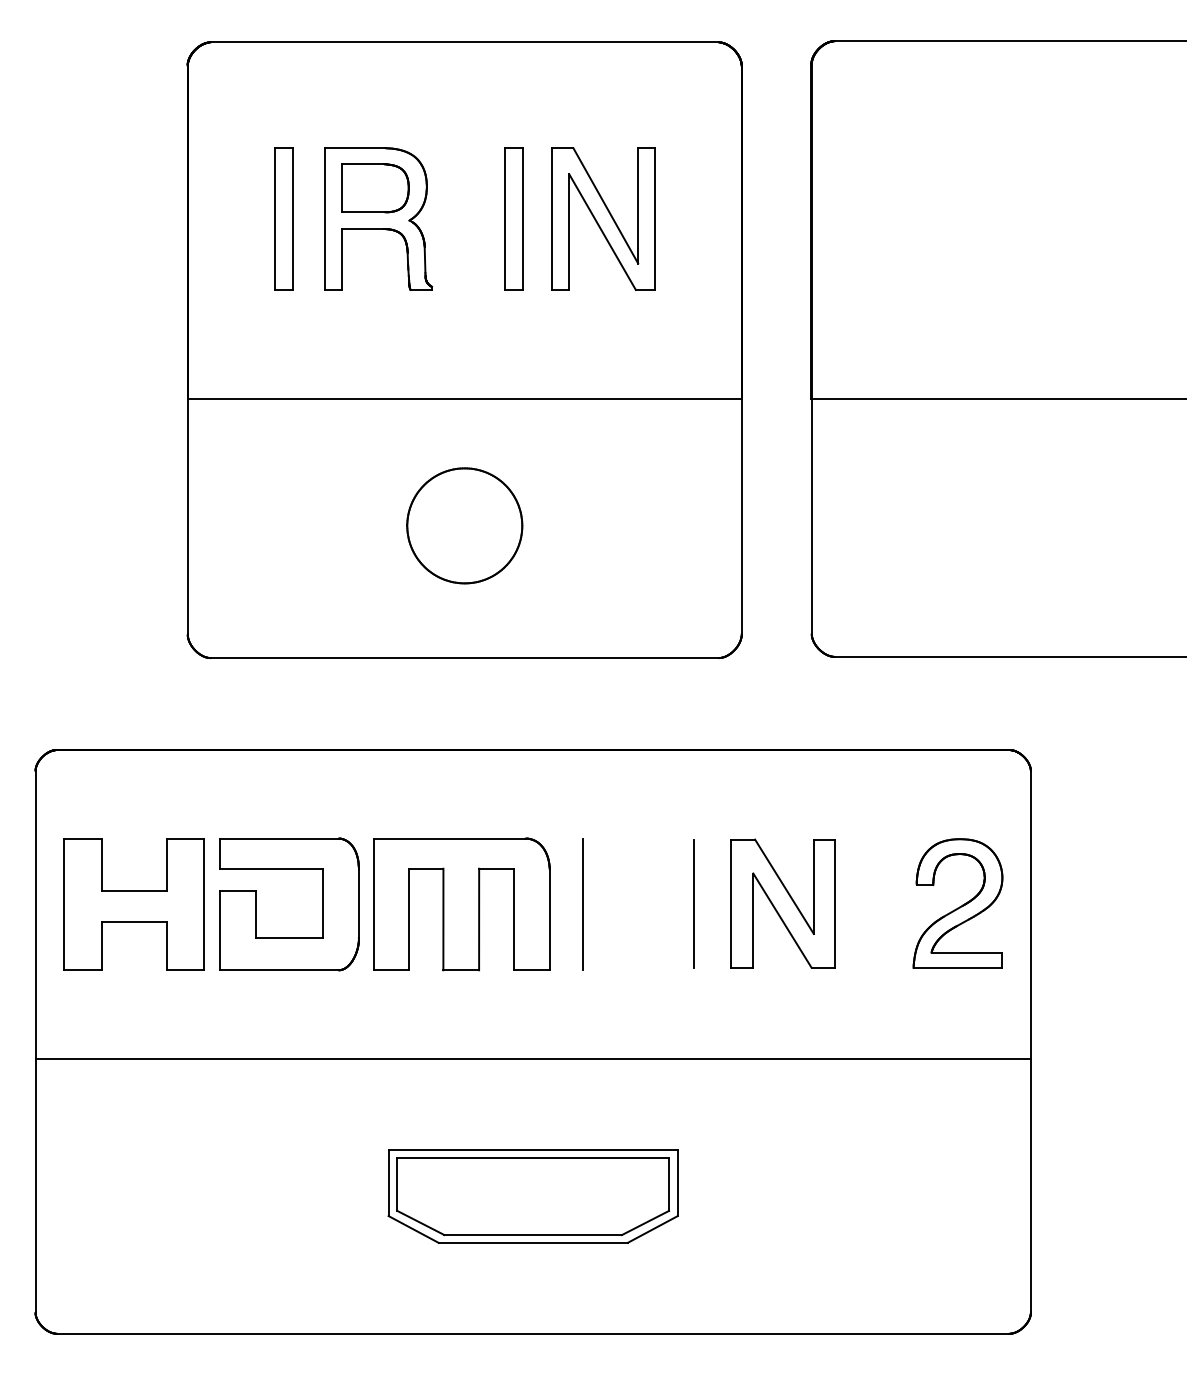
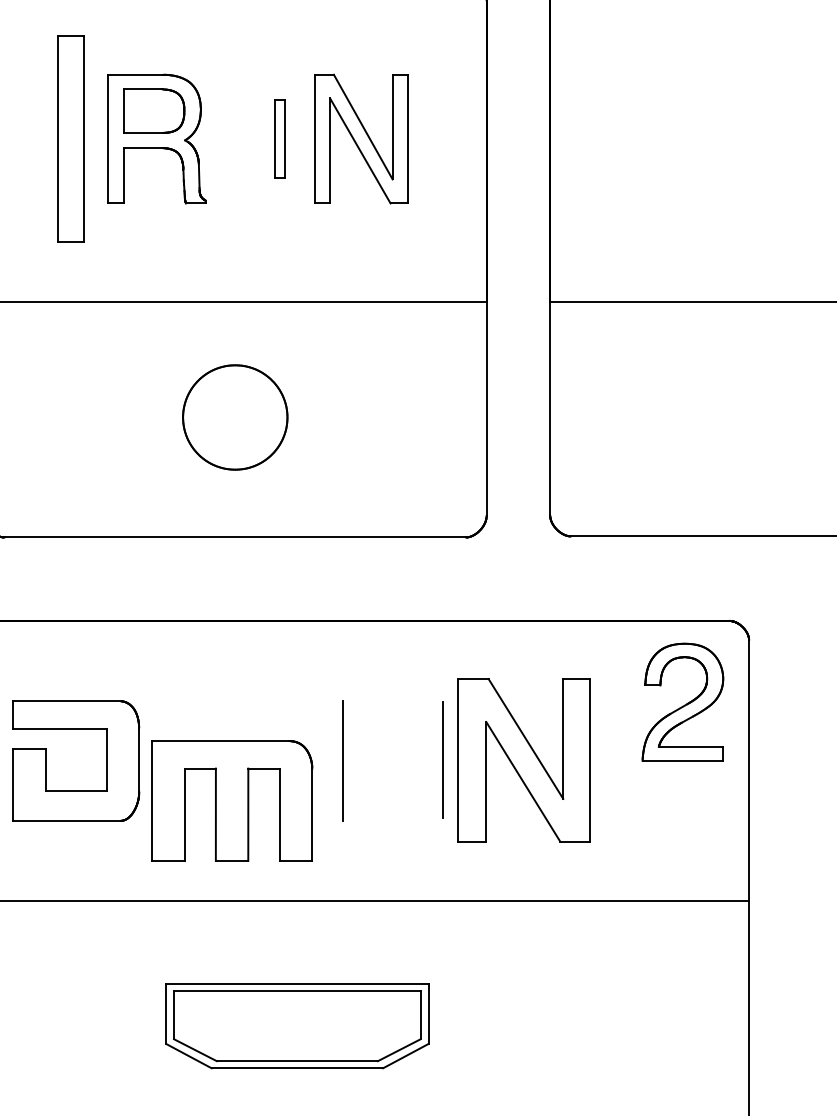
part: (283, 218) -> (70, 138), size x1.6
part: (513, 218) -> (279, 138), size x0.6
part: (782, 903) -> (523, 760), size x1.4
part: (957, 903) -> (682, 702), moved
part: (461, 904) -> (232, 801), moved

